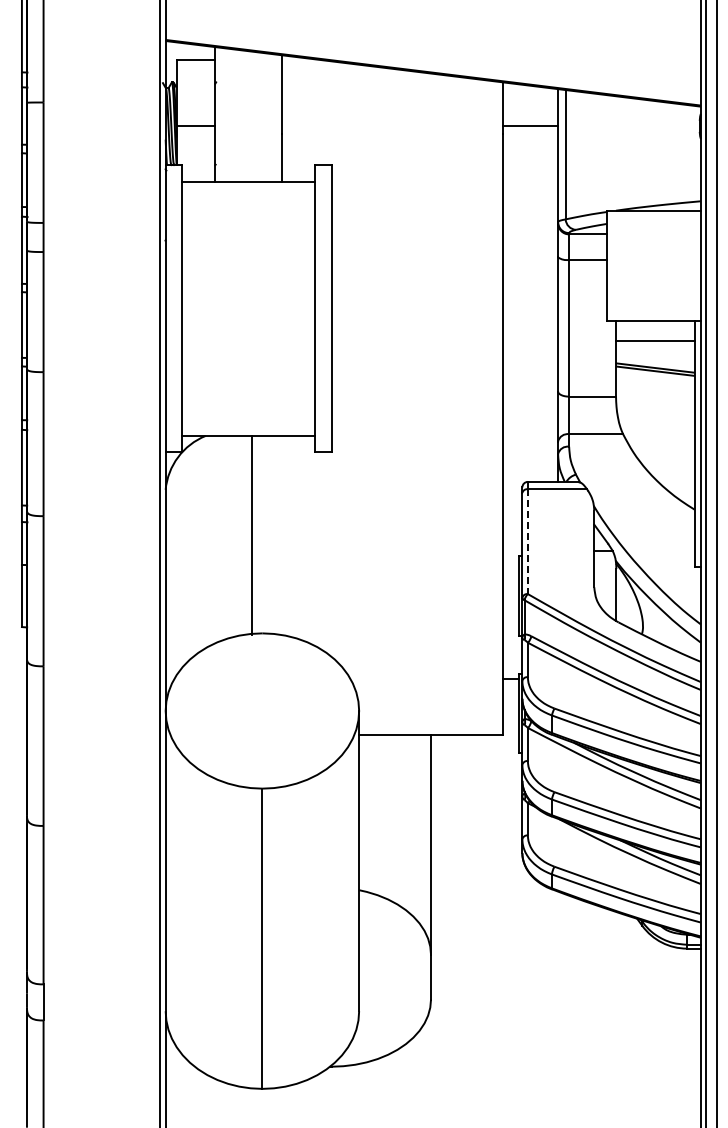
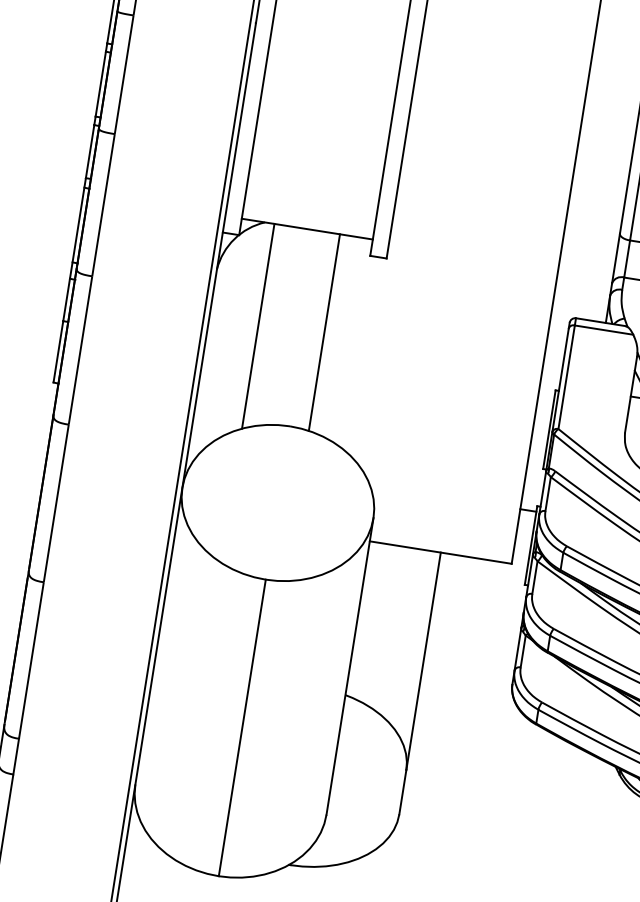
line: (251, 534) -> (324, 331), moved
line: (215, 539) -> (258, 326), added
line: (527, 542) -> (566, 378), dashed -> solid

